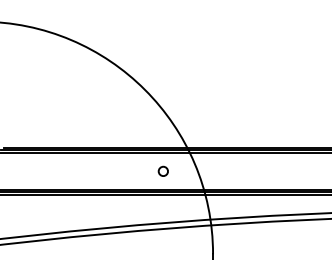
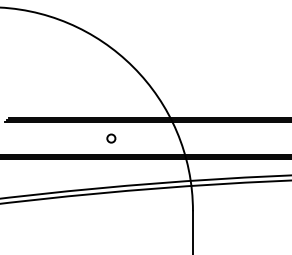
circle: (163, 171) -> (111, 138), moved

